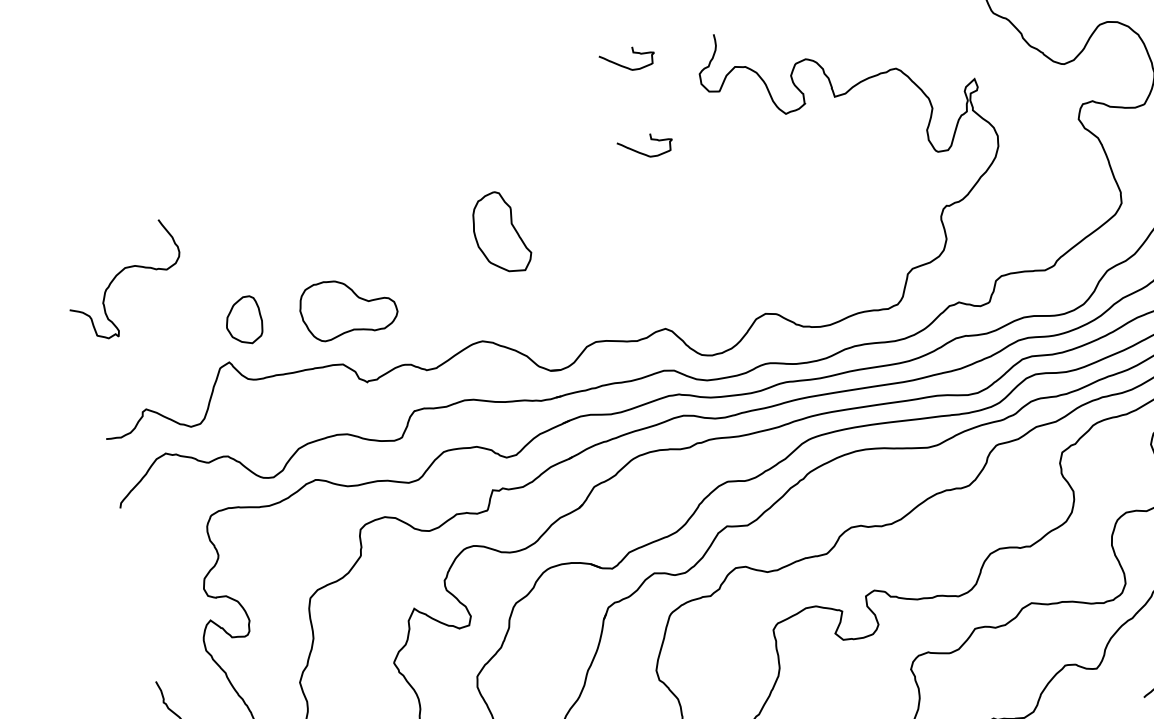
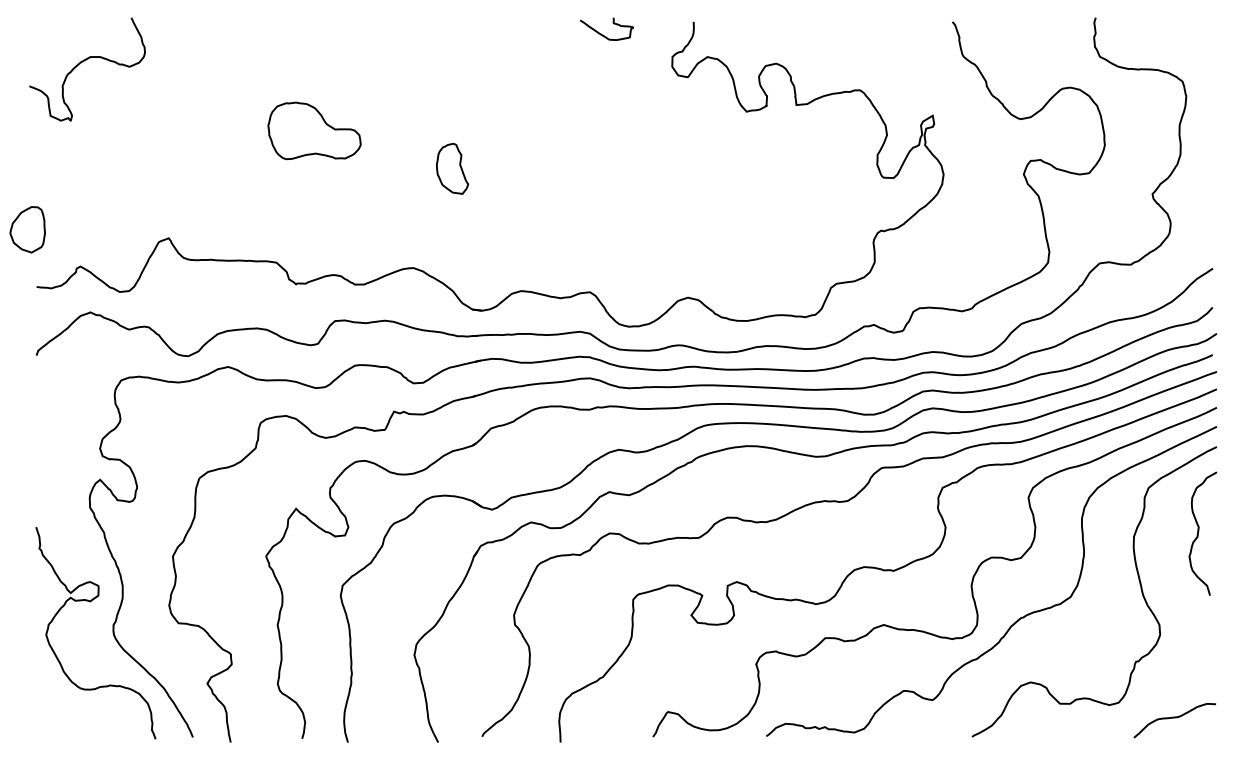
curve: (643, 152) -> (603, 120), removed
part: (501, 232) -> (452, 168), size x0.62
curve: (117, 276) -> (81, 63), moved
part: (347, 306) -> (314, 130), moved
part: (243, 320) -> (27, 229), moved

